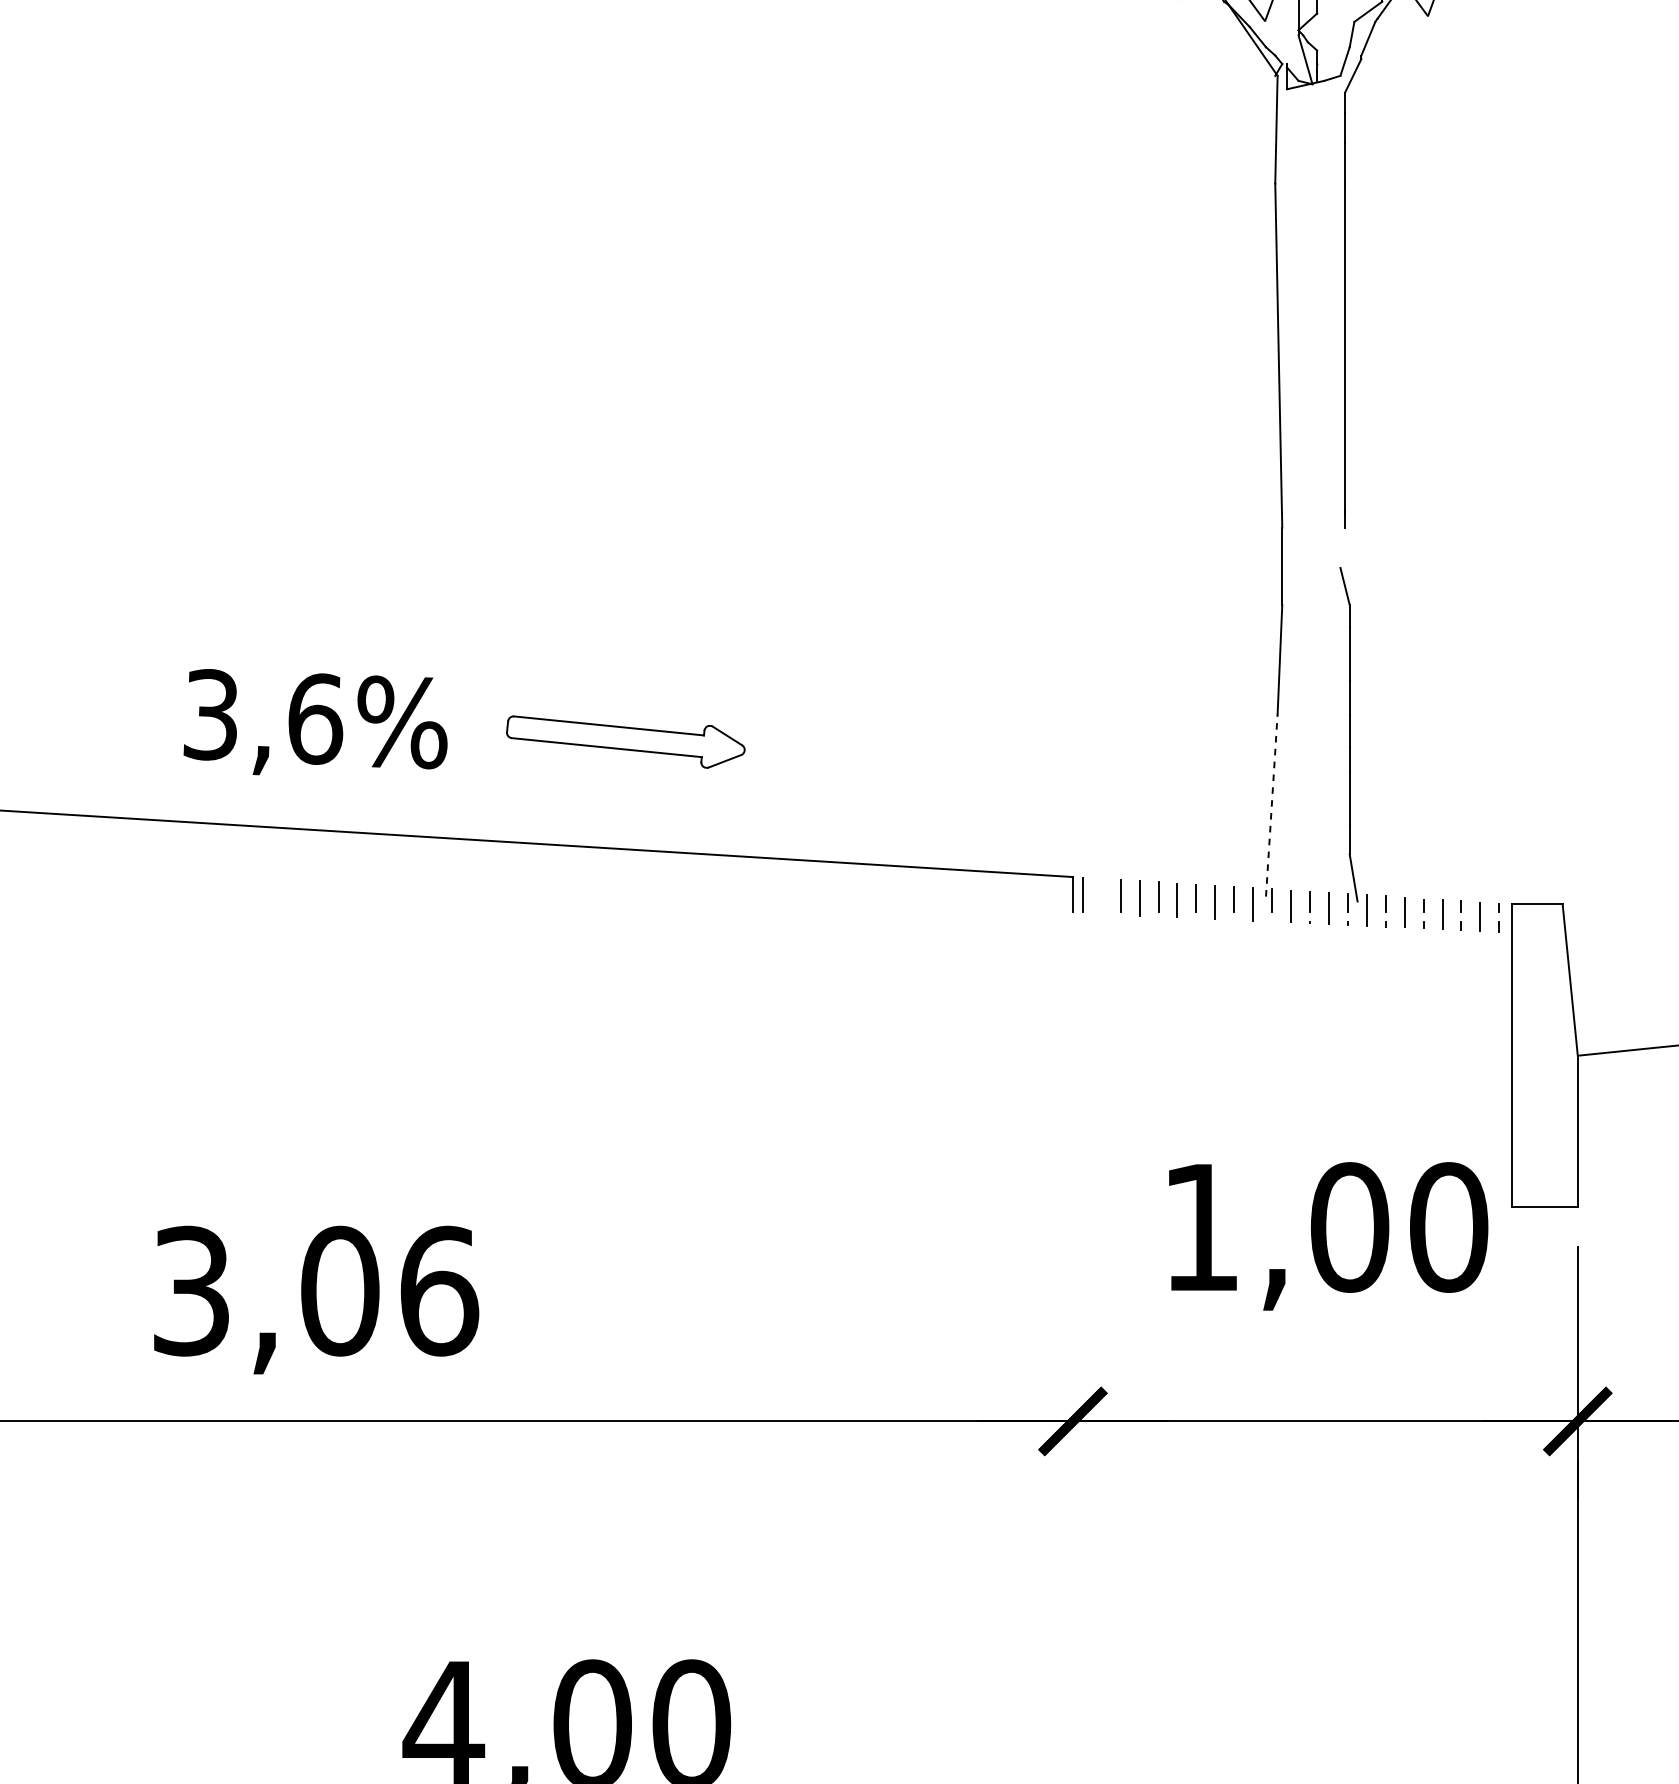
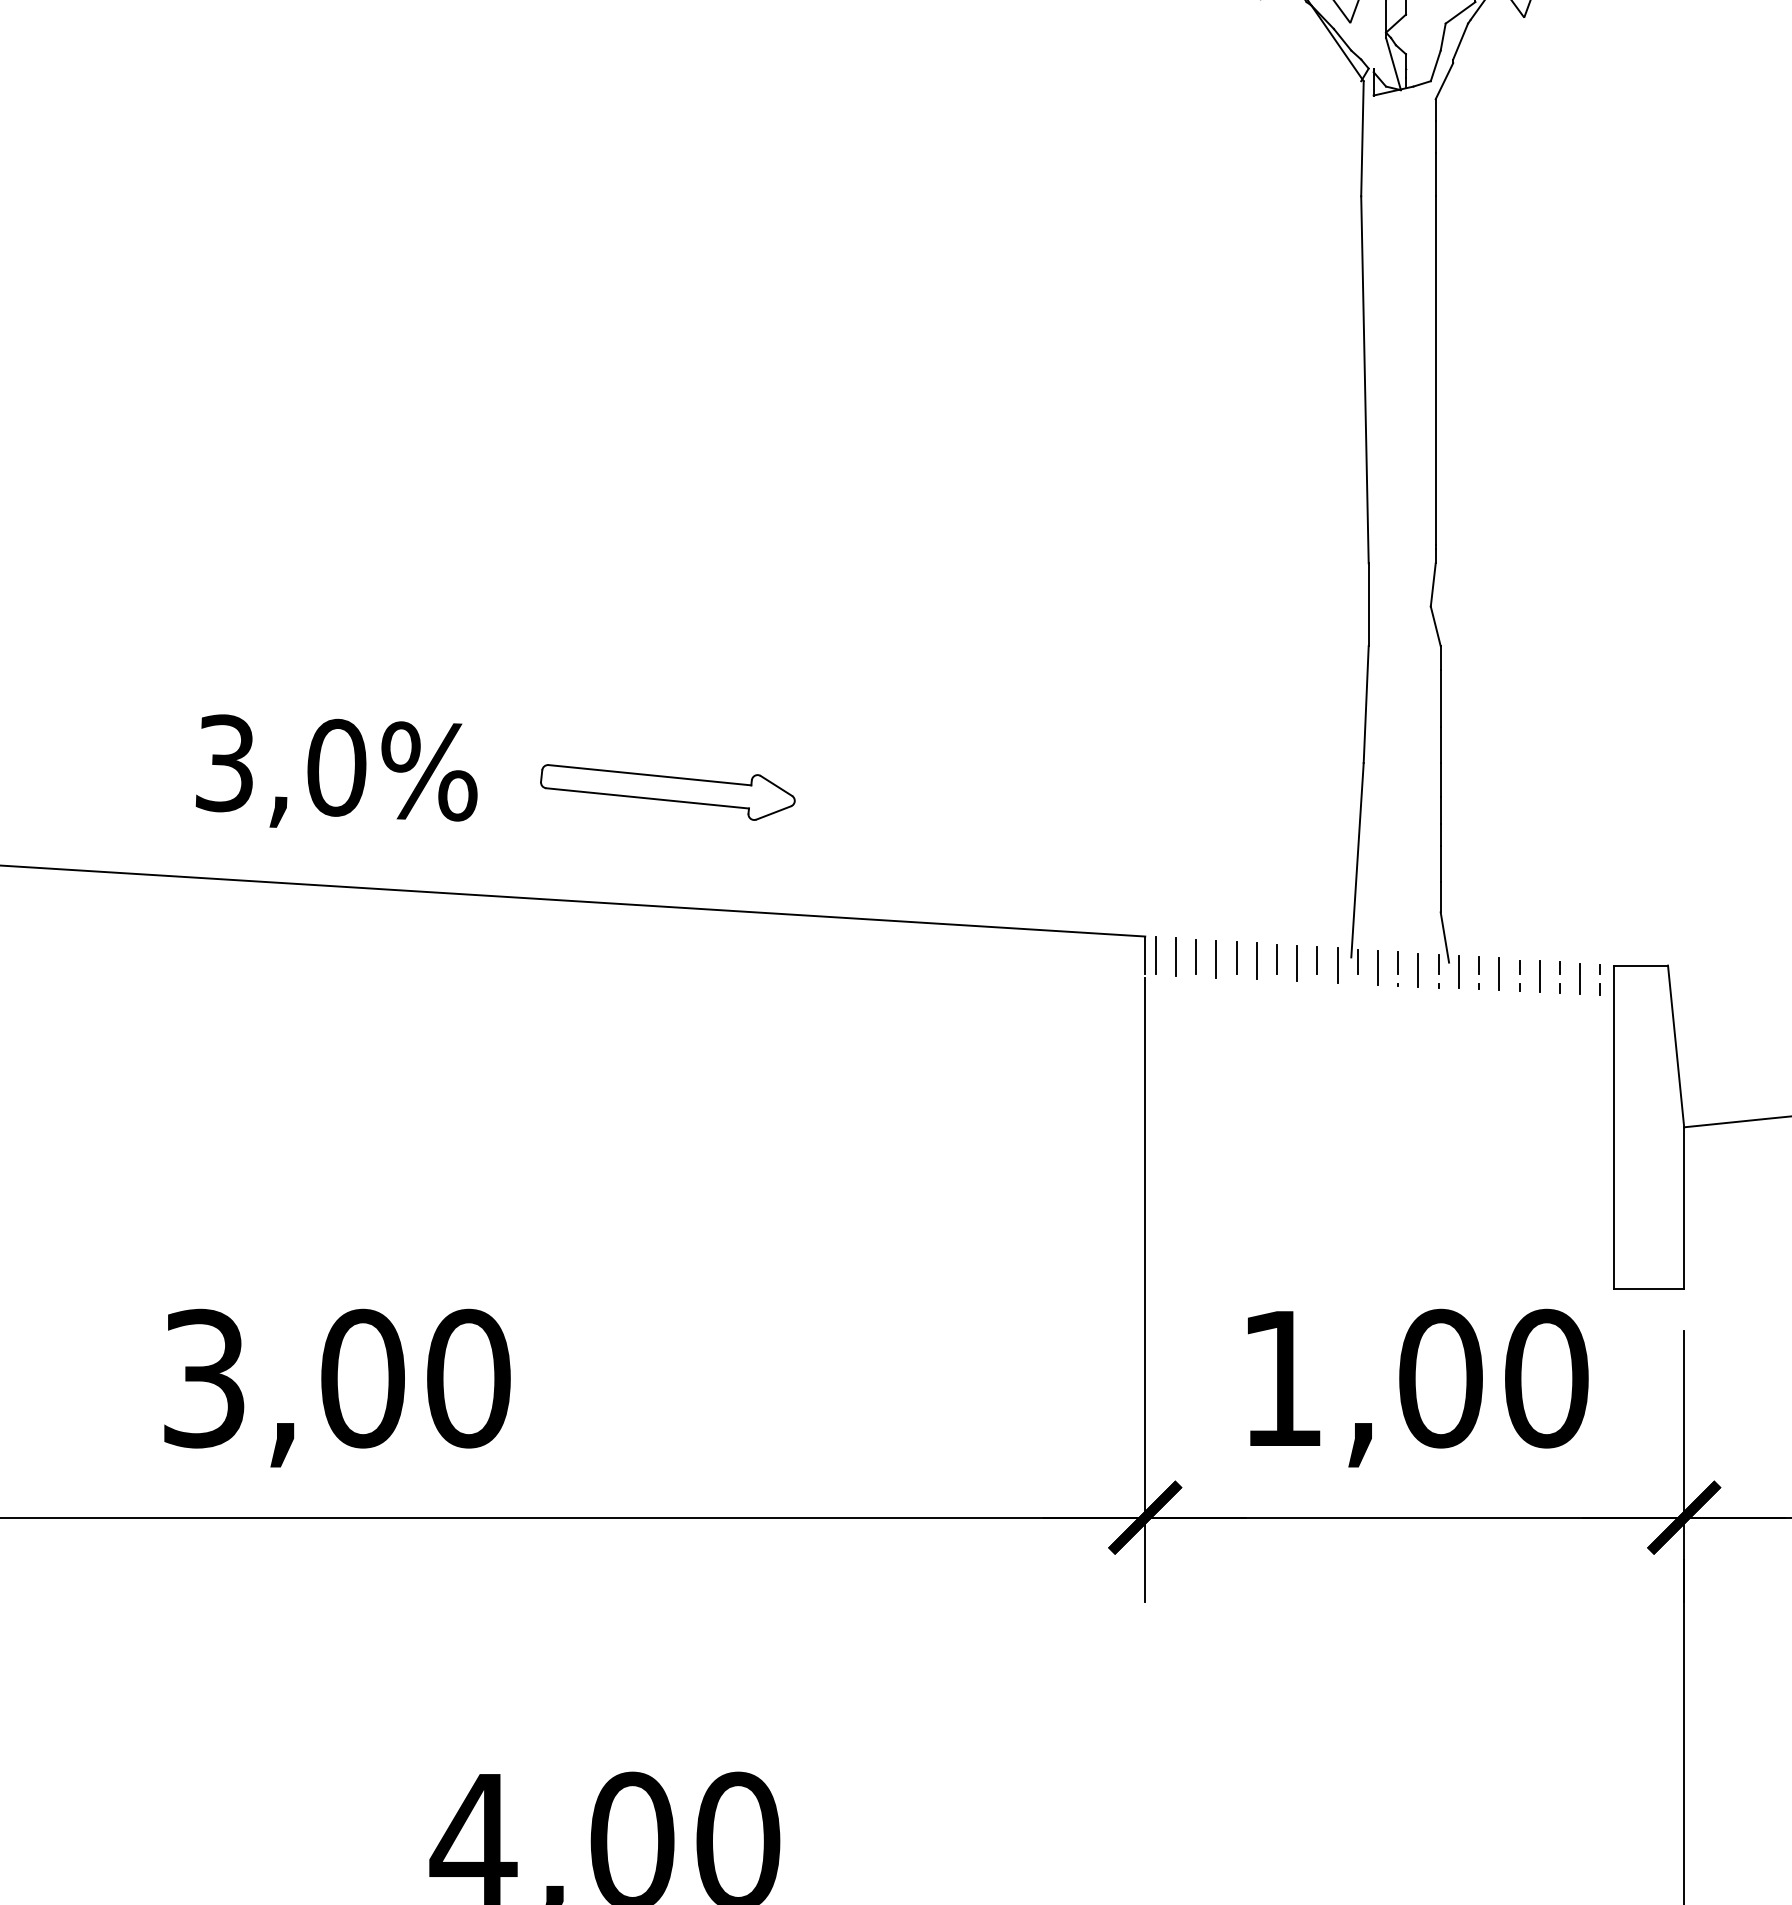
line: (1342, 547) -> (1432, 584), added
text: (315, 718) -> (336, 767), 3,6% -> 3,0%
line: (1271, 804) -> (1357, 859), dashed -> solid
line: (1101, 895) -> (1175, 956), added
line: (1073, 1207) -> (1145, 1289), added
text: (1328, 1235) -> (1418, 1387), moved
text: (439, 1291) -> (469, 1378), 3,06 -> 3,00

